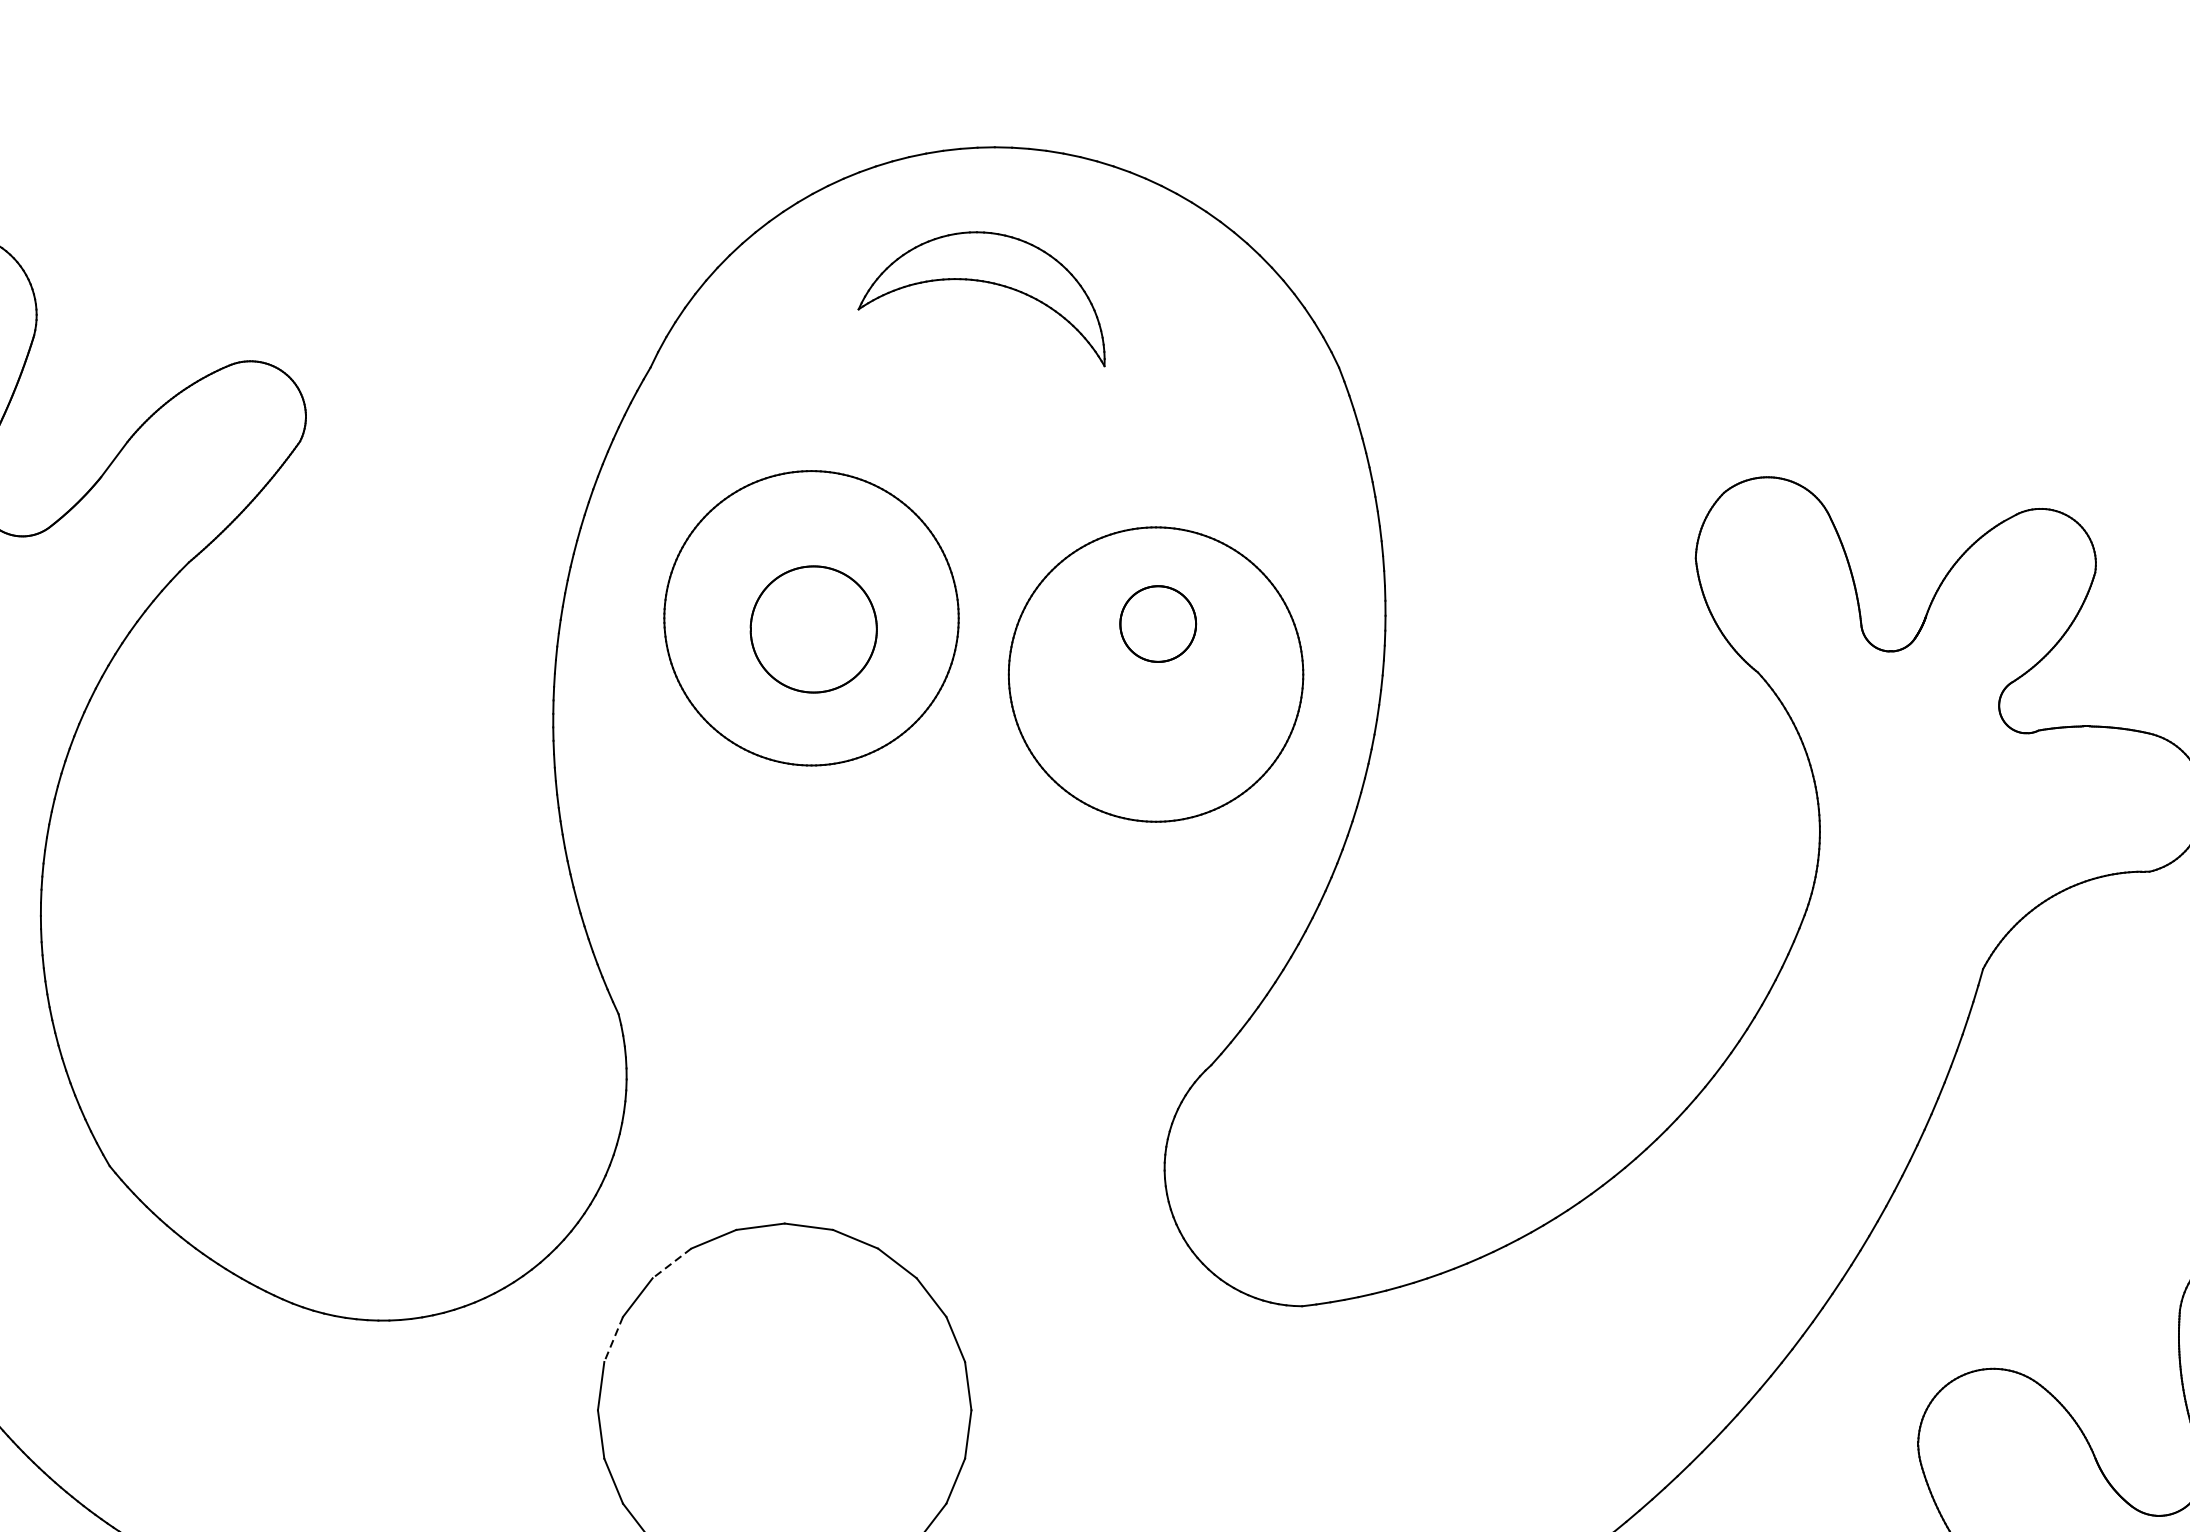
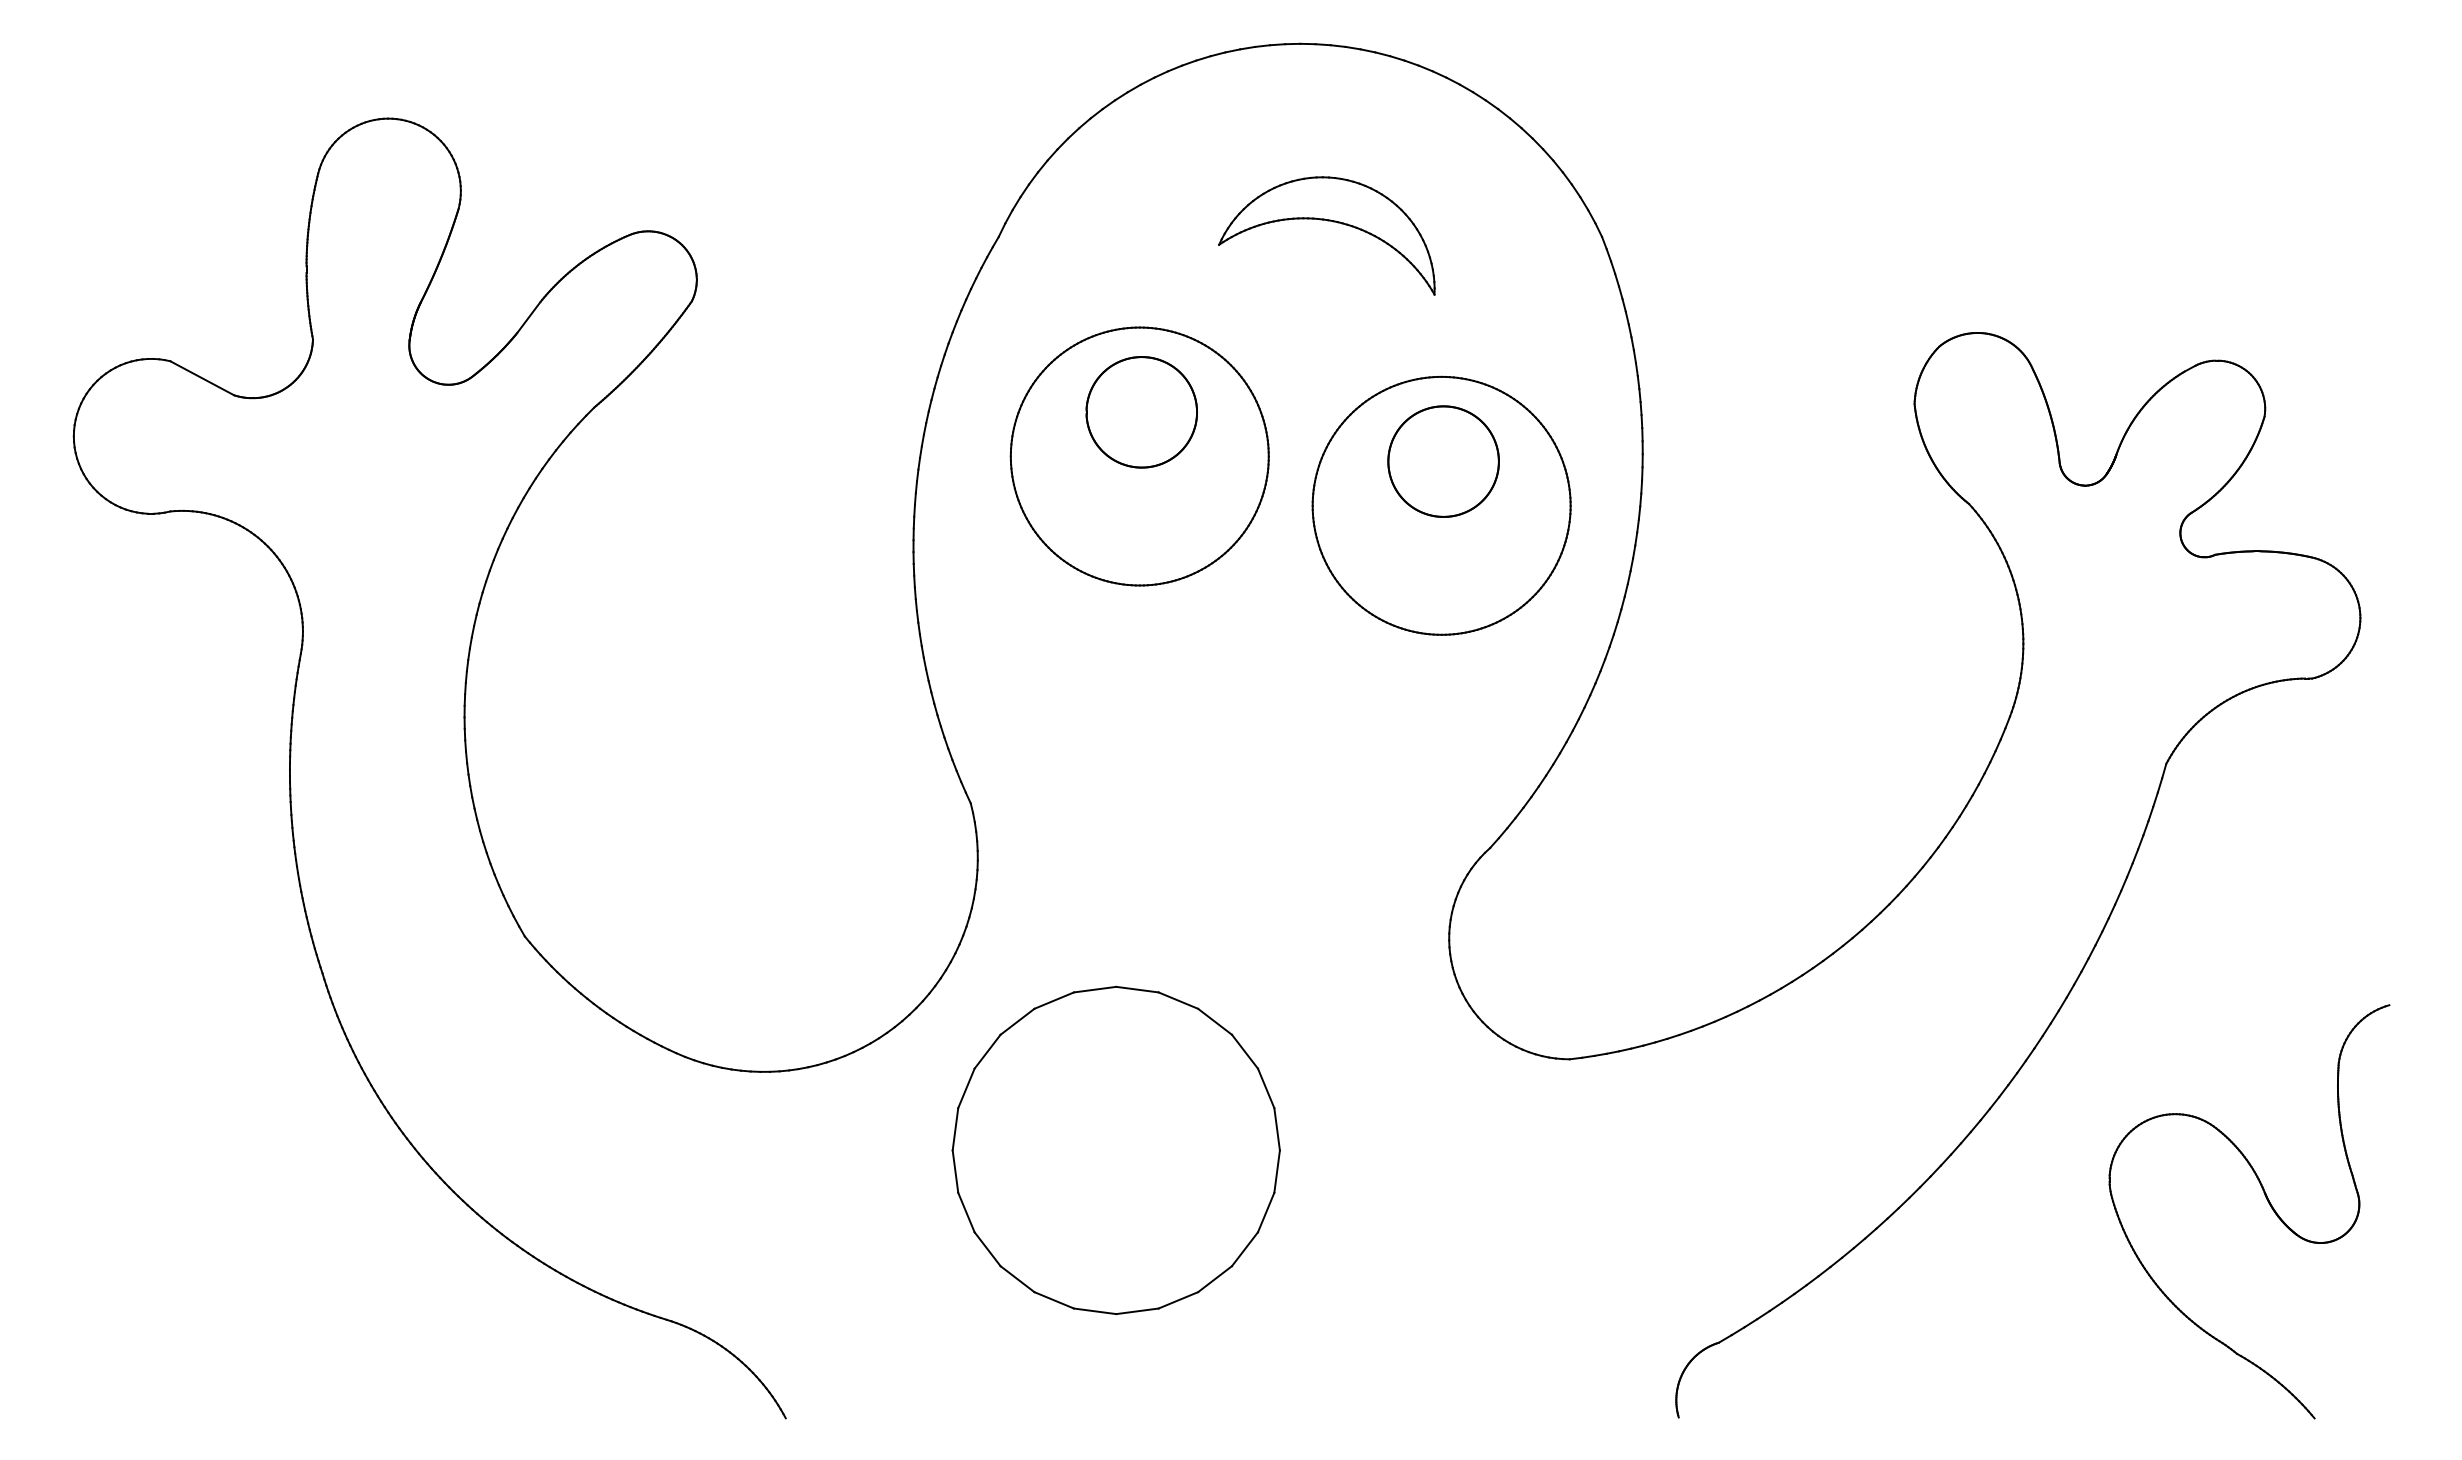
part: (982, 282) -> (1327, 221), moved
part: (1158, 623) -> (1443, 461), size x1.67
part: (813, 629) -> (1141, 412), moved
line: (671, 1264) -> (1017, 1022), dashed -> solid
line: (613, 1339) -> (966, 1088), dashed -> solid

